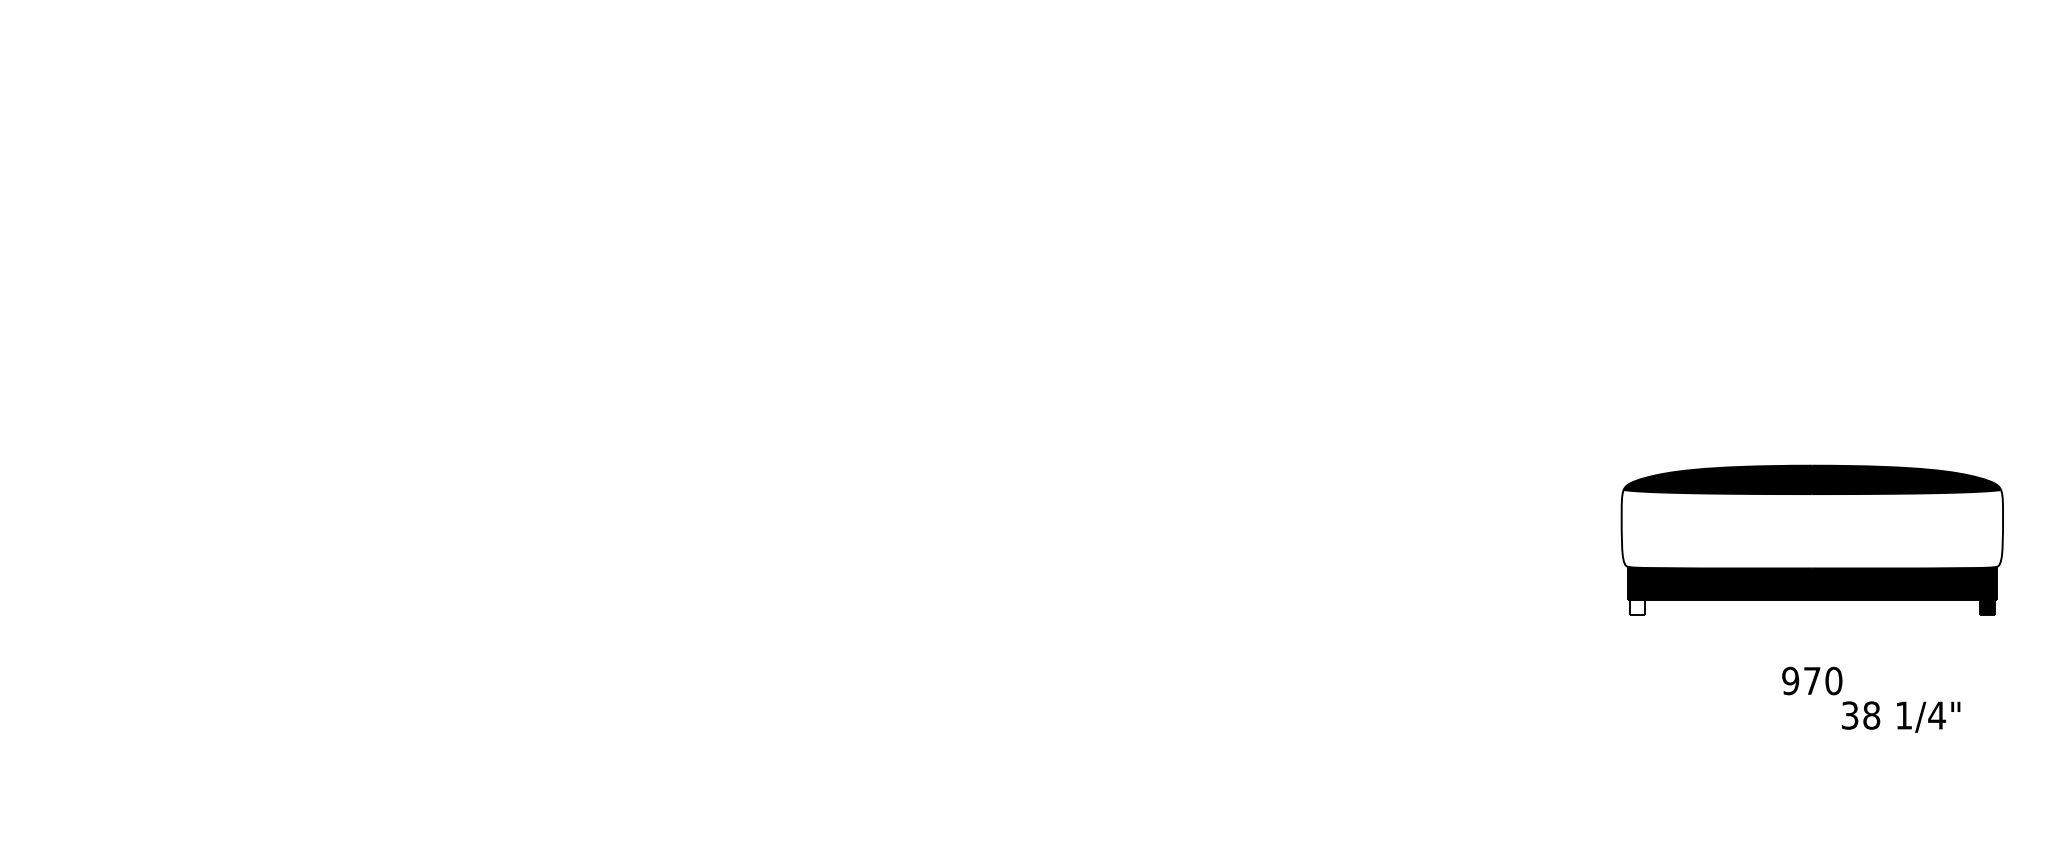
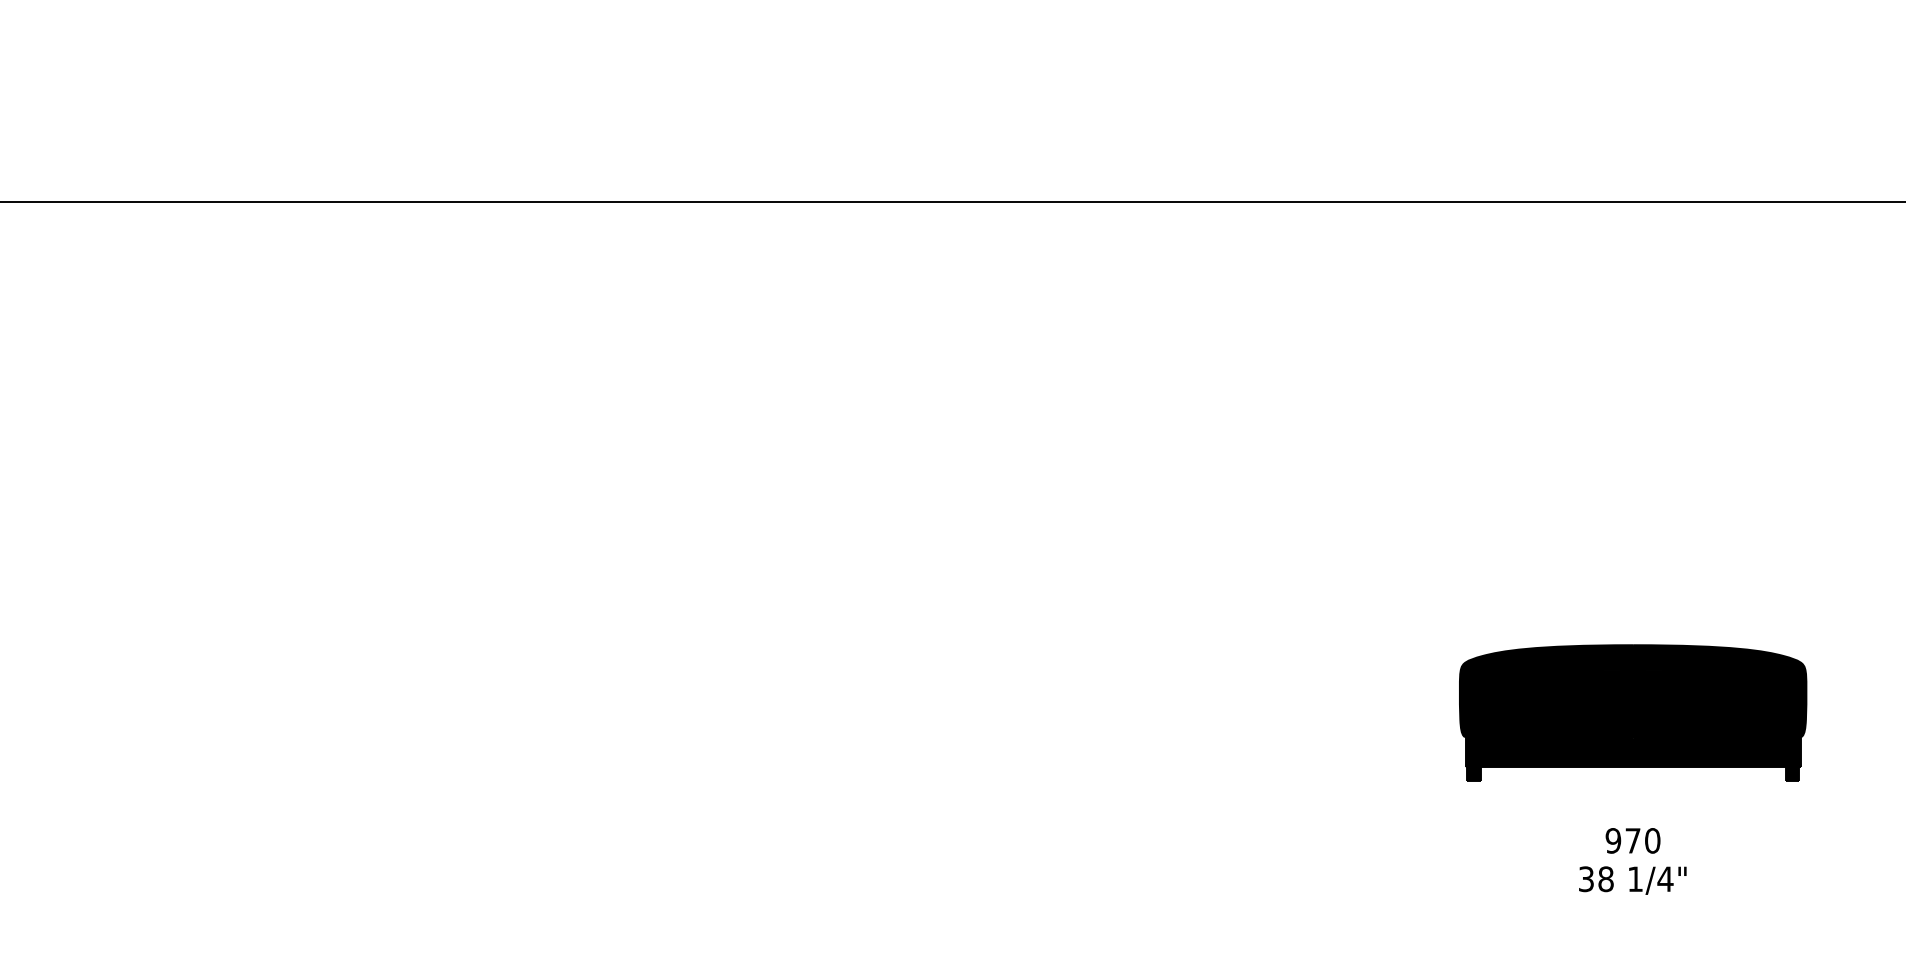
fill: (1811, 528) -> (1632, 702), added
fill: (1636, 606) -> (1473, 773), added
text: (1900, 716) -> (1632, 880), moved

